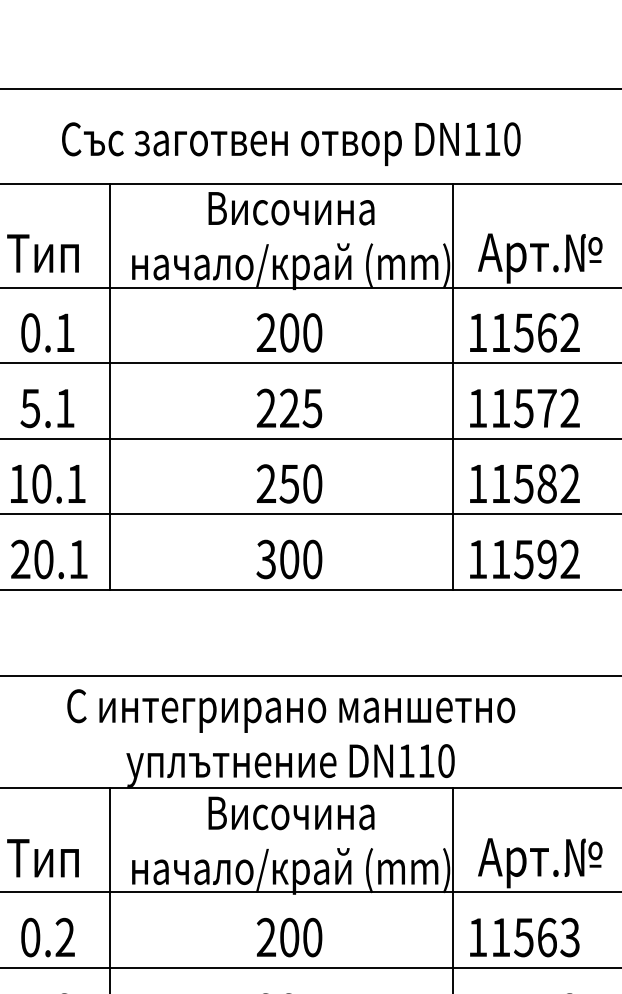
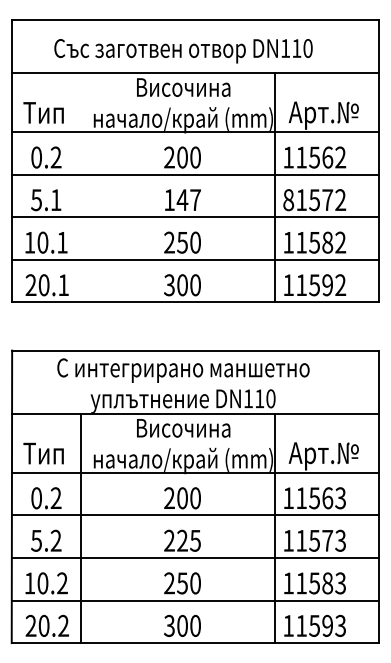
text: (64, 332) -> (55, 157), 0.1 -> 0.2
line: (110, 386) -> (81, 187), removed
text: (289, 409) -> (182, 200), 225 -> 147
text: (477, 409) -> (288, 200), 11572 -> 81572

